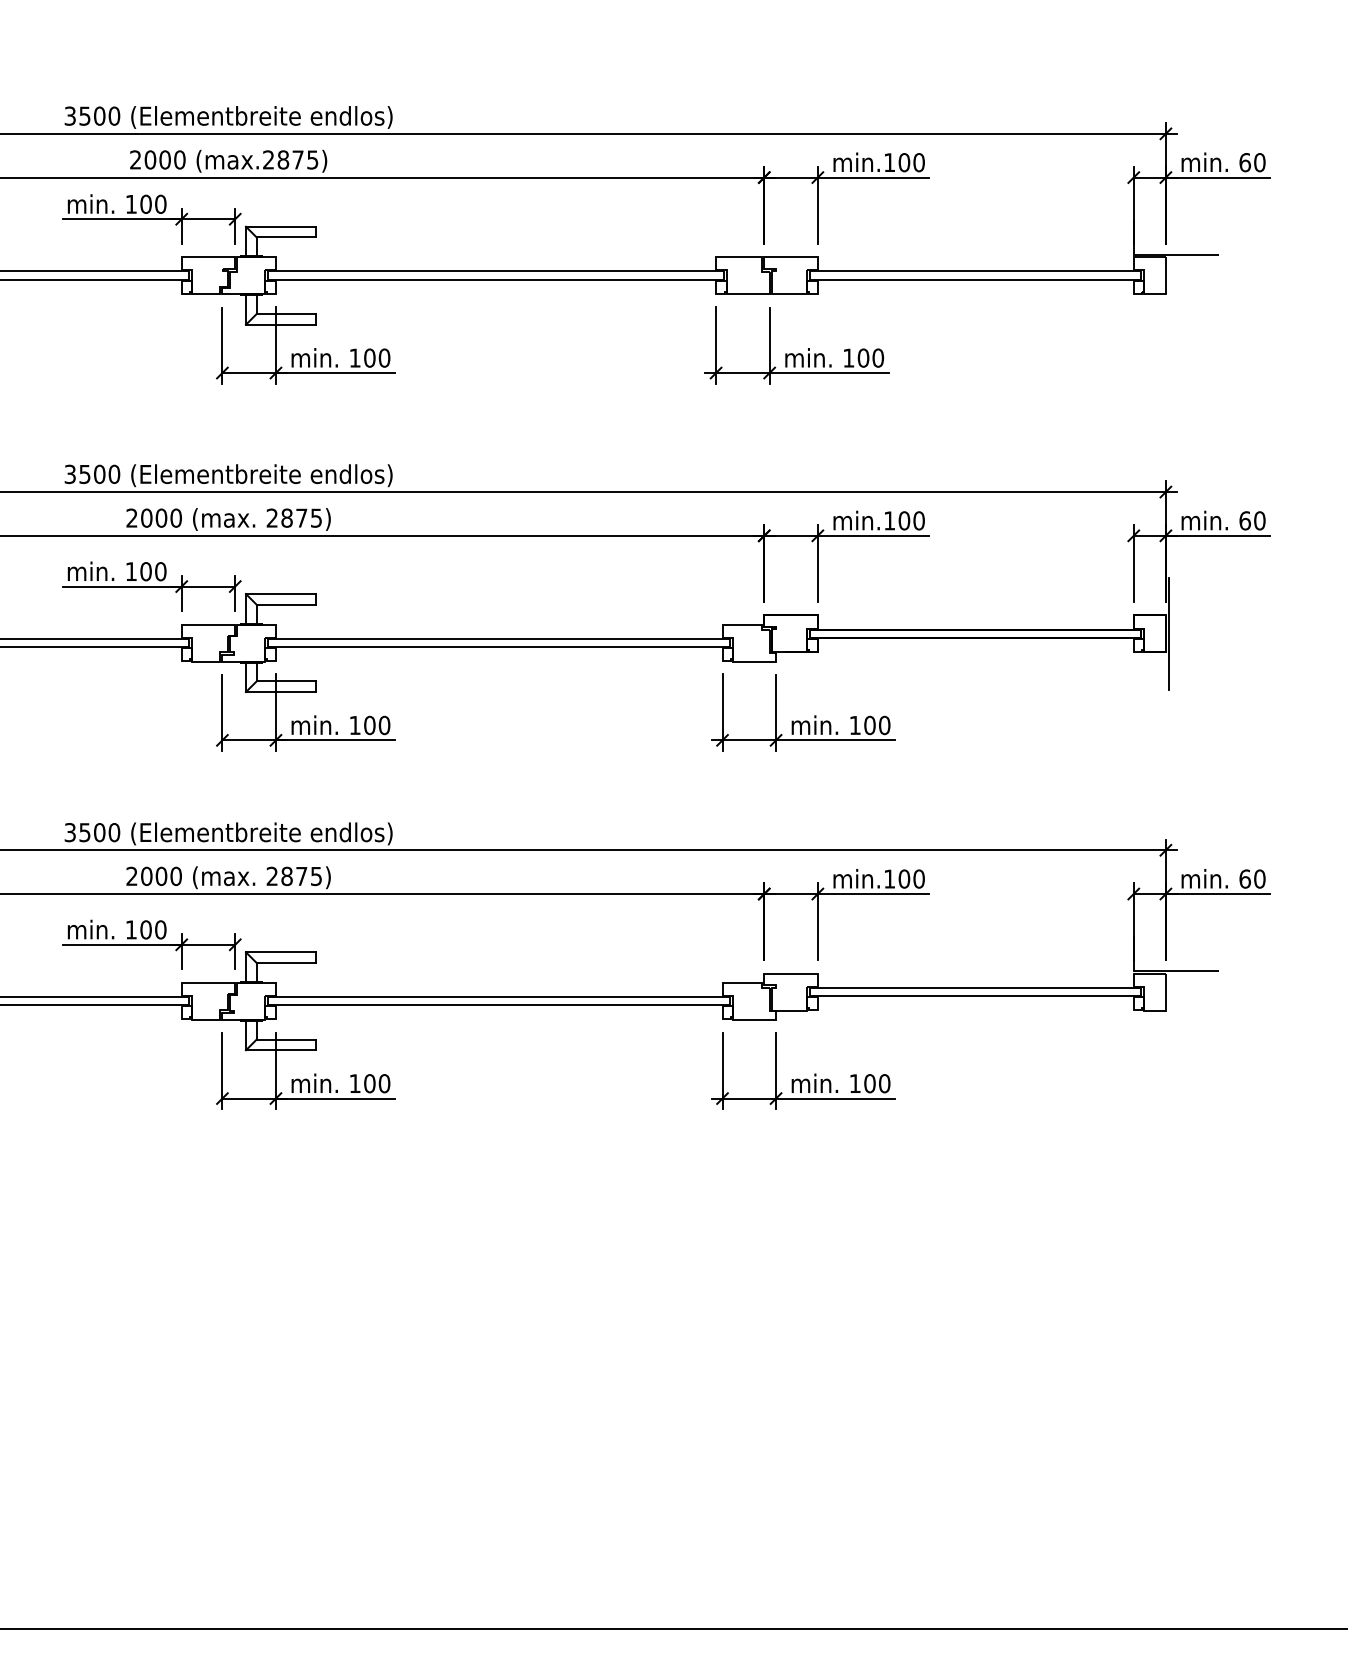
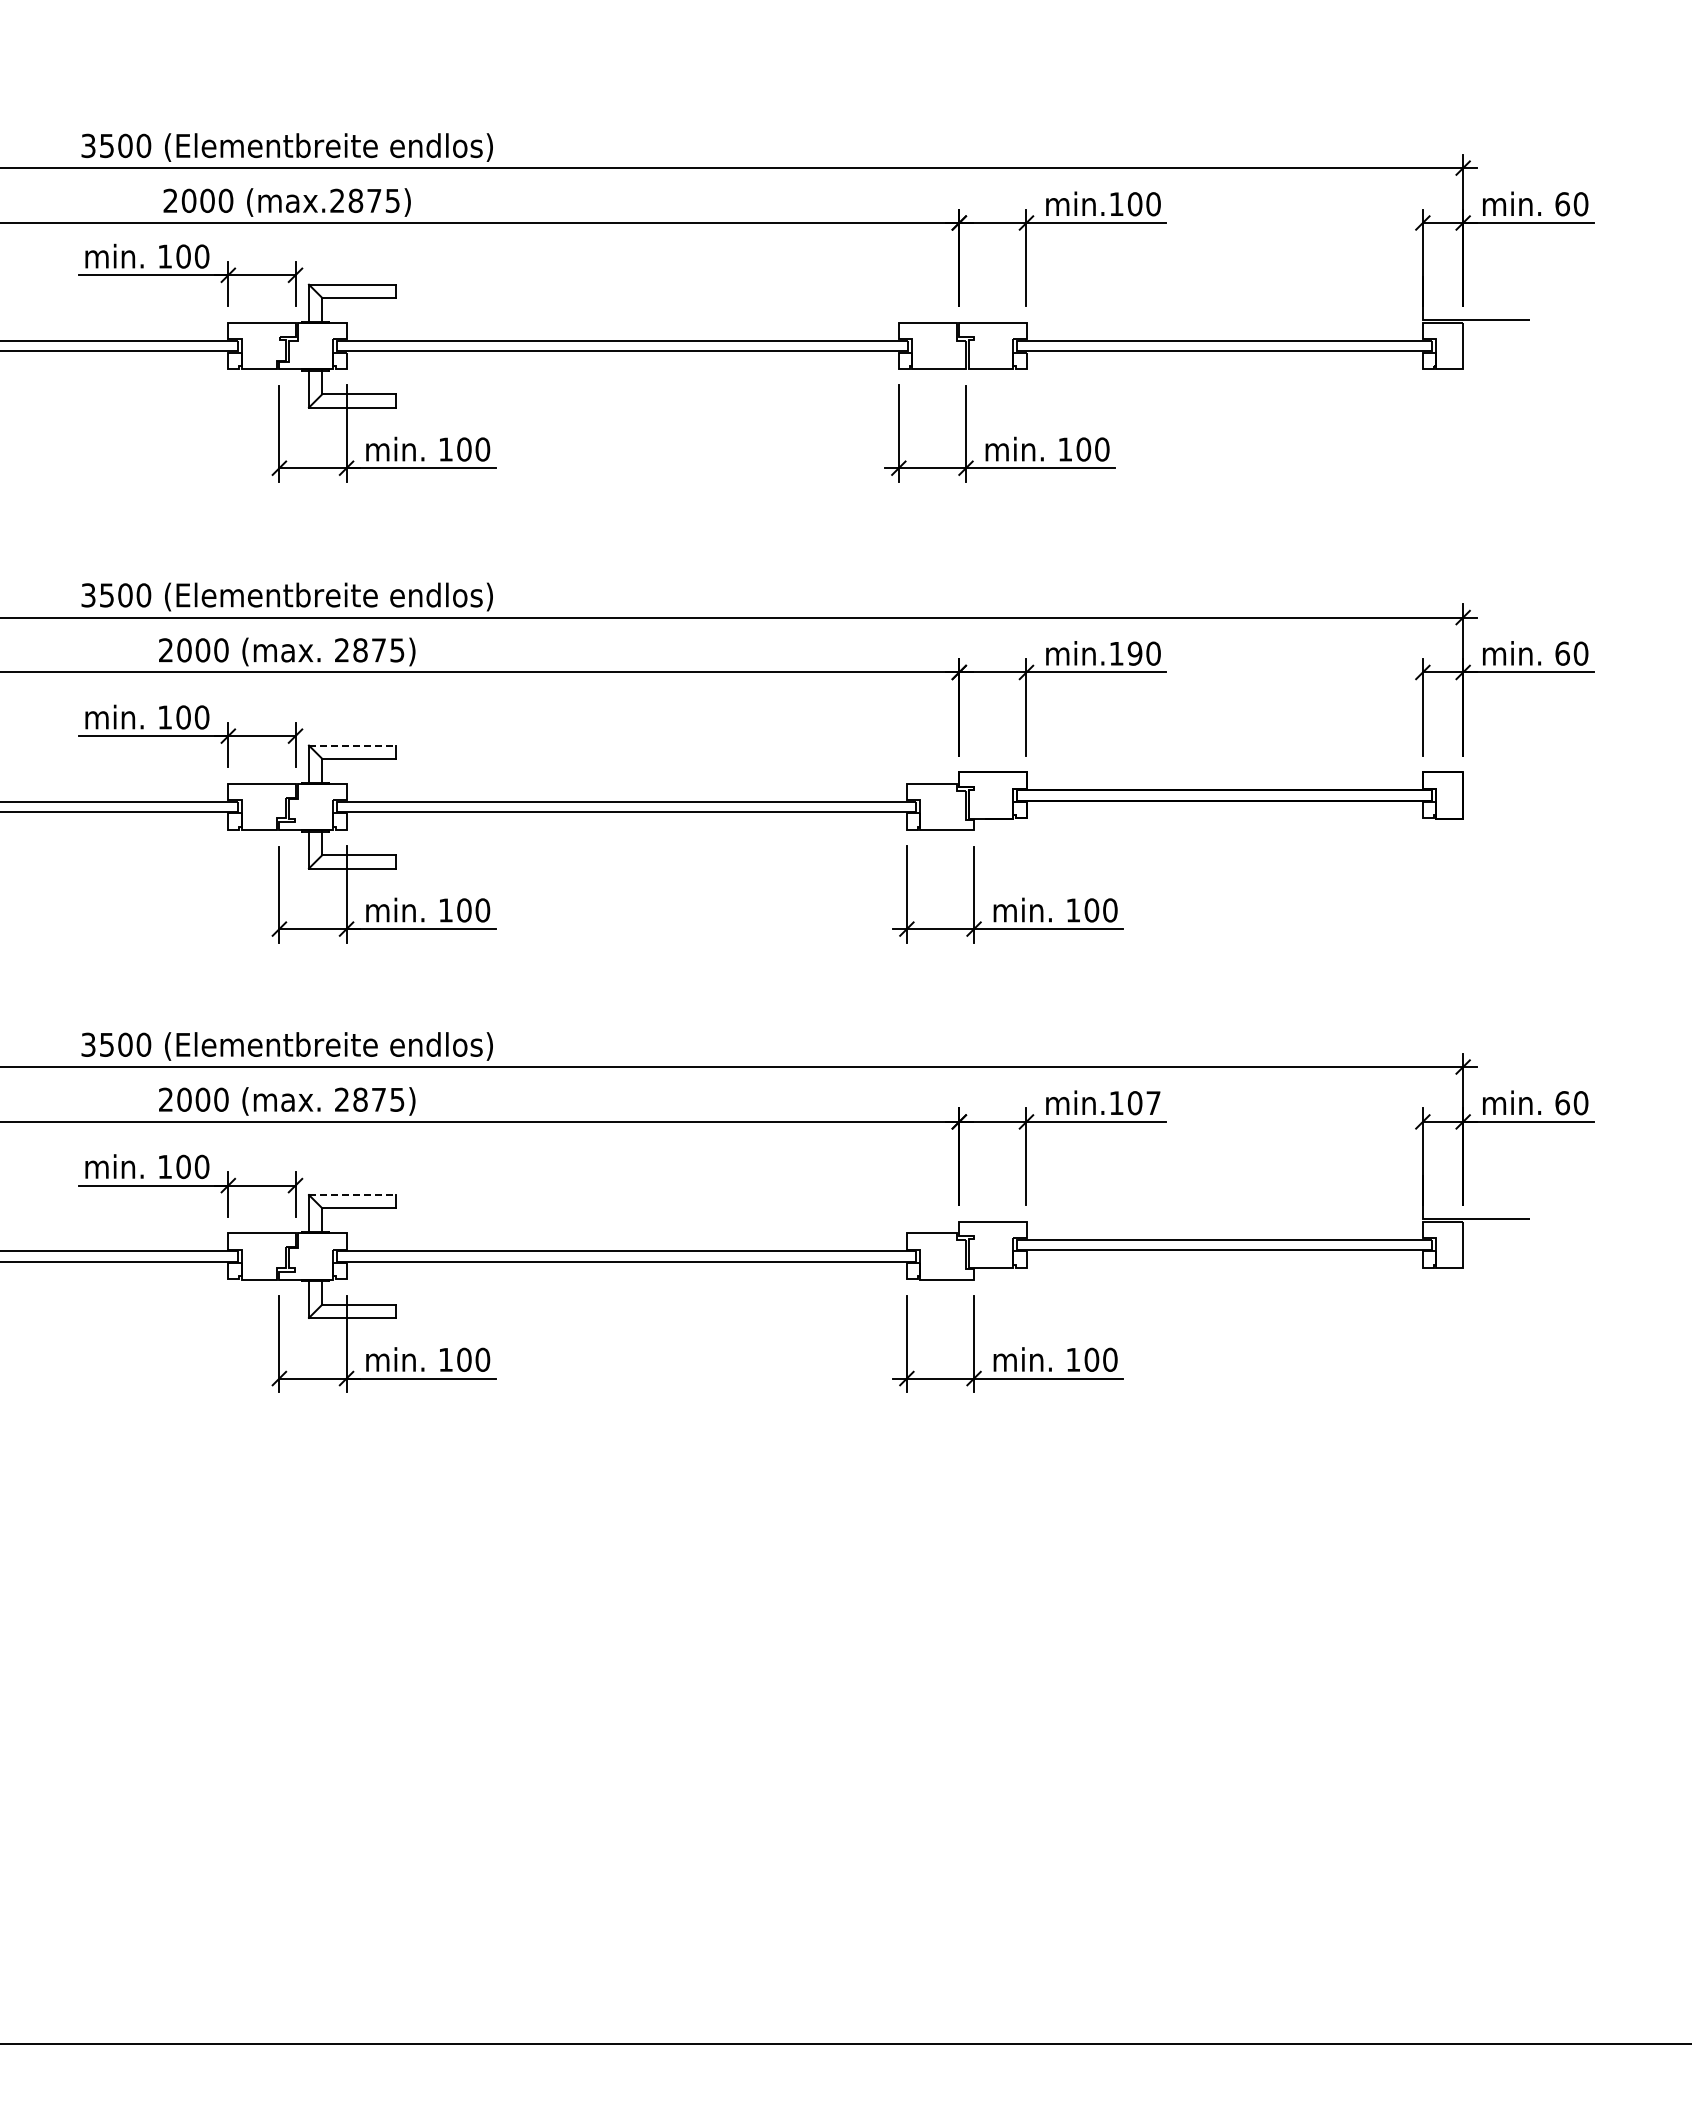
text: (903, 520) -> (1134, 653), min.100 -> min.190
line: (280, 594) -> (352, 745), solid -> dashed
line: (1168, 633) -> (1466, 795), removed
text: (919, 879) -> (1153, 1103), min.100 -> min.107
line: (280, 952) -> (352, 1195), solid -> dashed

